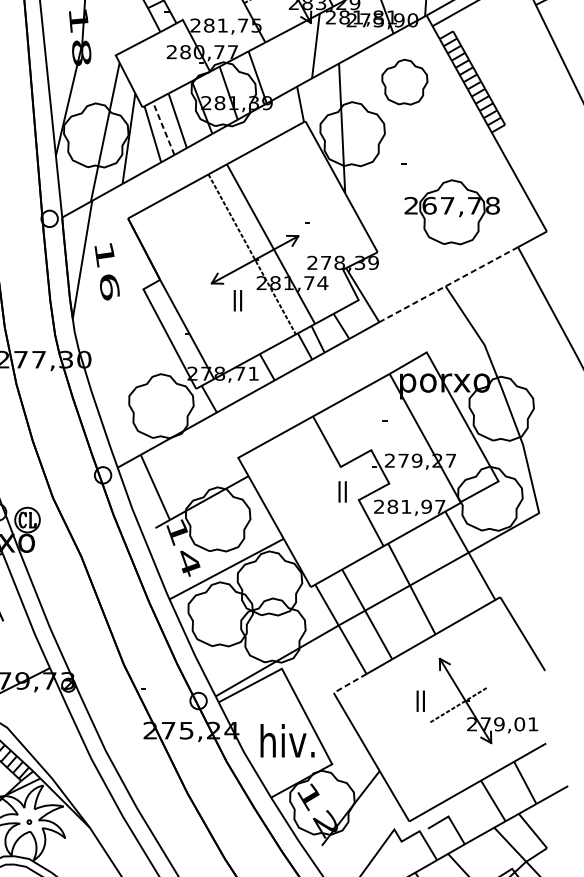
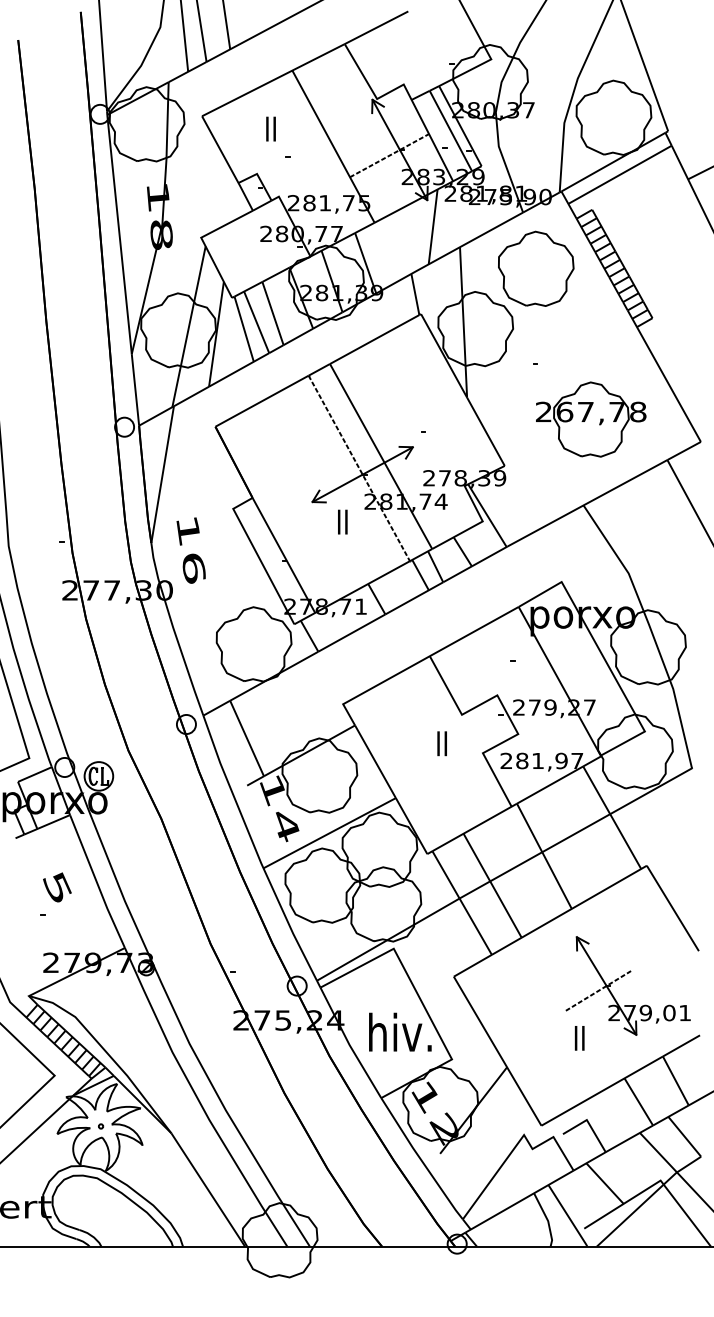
part: (405, 81) -> (536, 268), size x1.43
line: (163, 127) -> (256, 321), dashed -> solid
text: (106, 271) -> (190, 550), moved
line: (449, 284) -> (587, 503), dashed -> solid
text: (342, 491) -> (441, 743), moved
line: (349, 683) -> (472, 965), dashed -> solid
text: (420, 701) -> (579, 1038), moved

